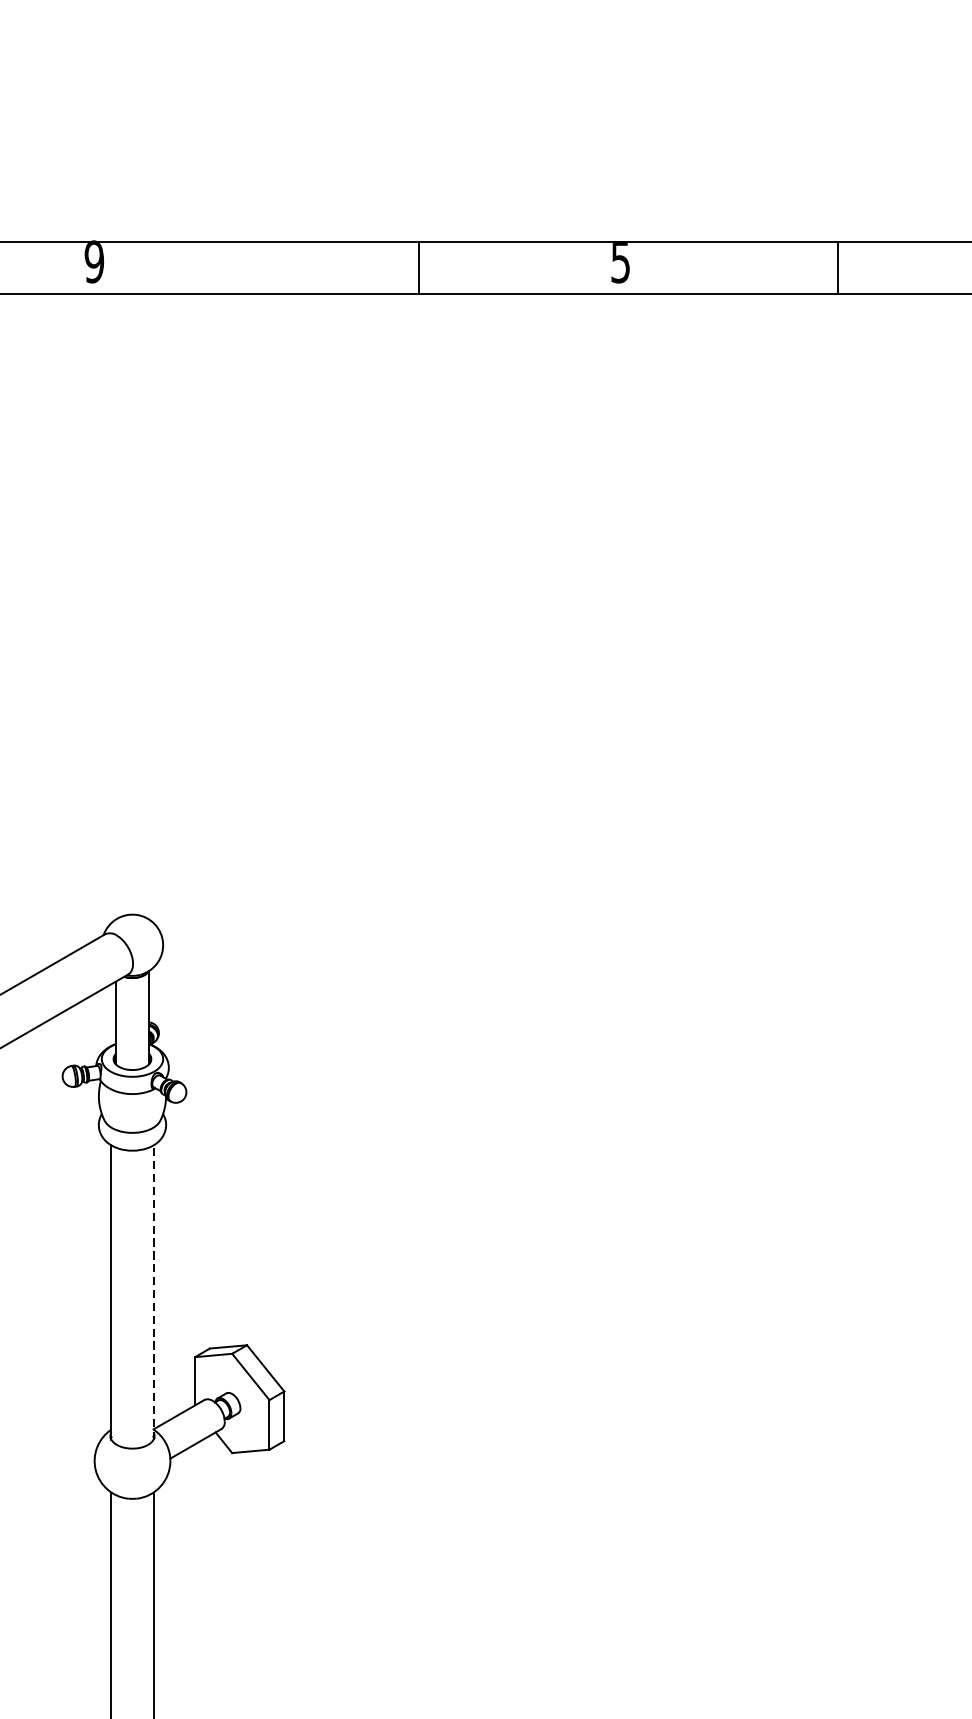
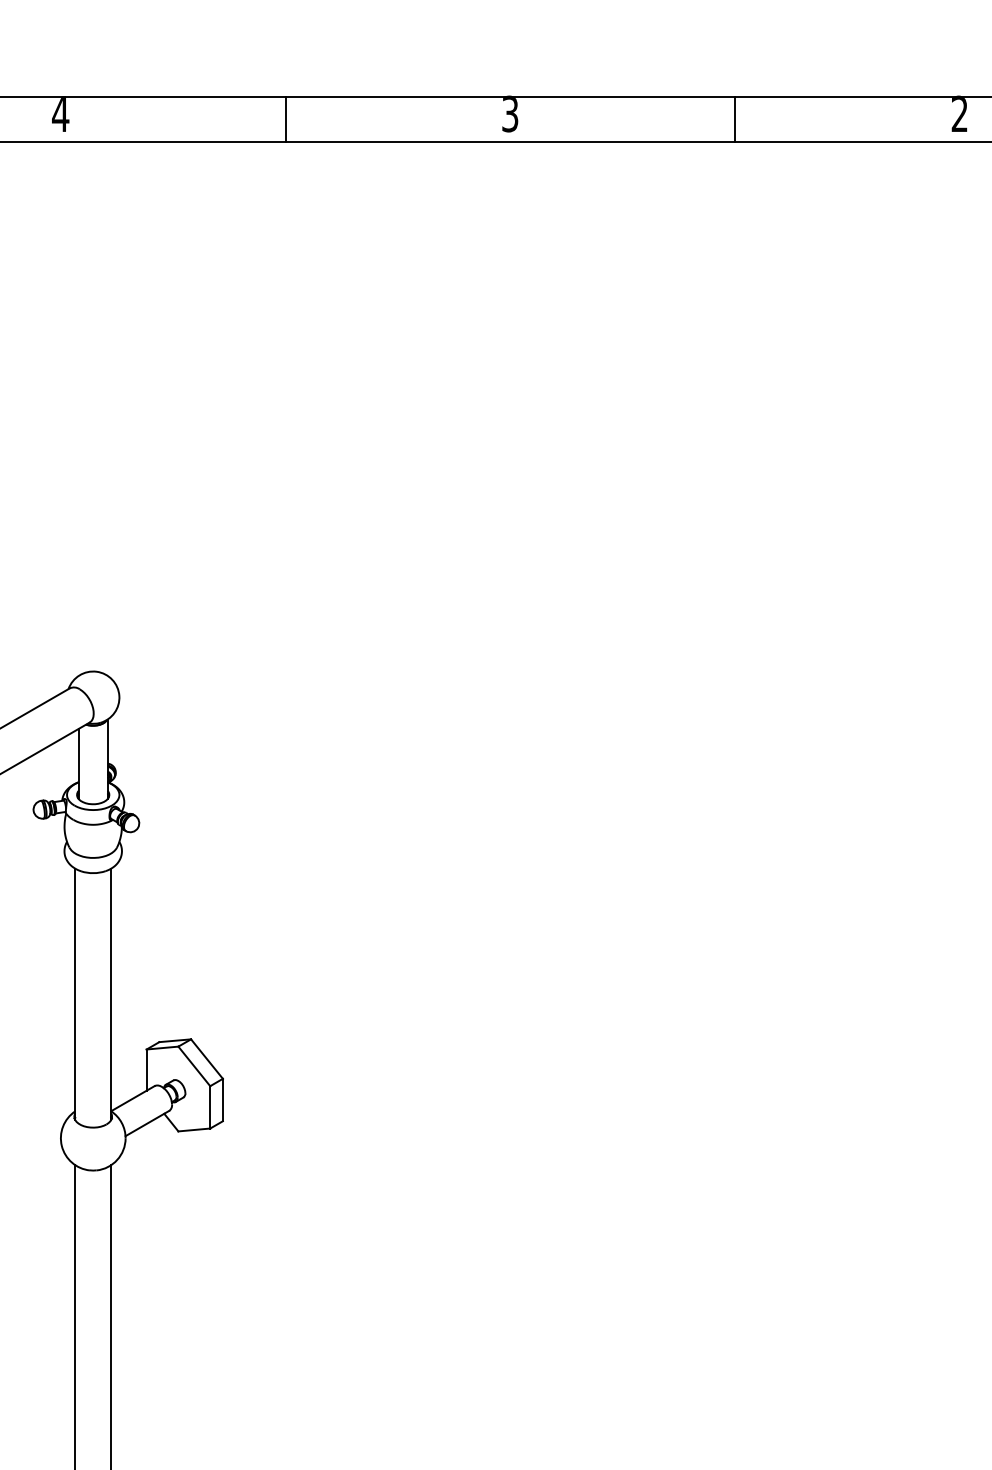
text: (94, 261) -> (60, 113), 9 -> 4
text: (621, 261) -> (510, 113), 5 -> 3
line: (418, 267) -> (285, 118), moved
line: (837, 267) -> (735, 118), moved
line: (153, 1292) -> (111, 994), dashed -> solid

